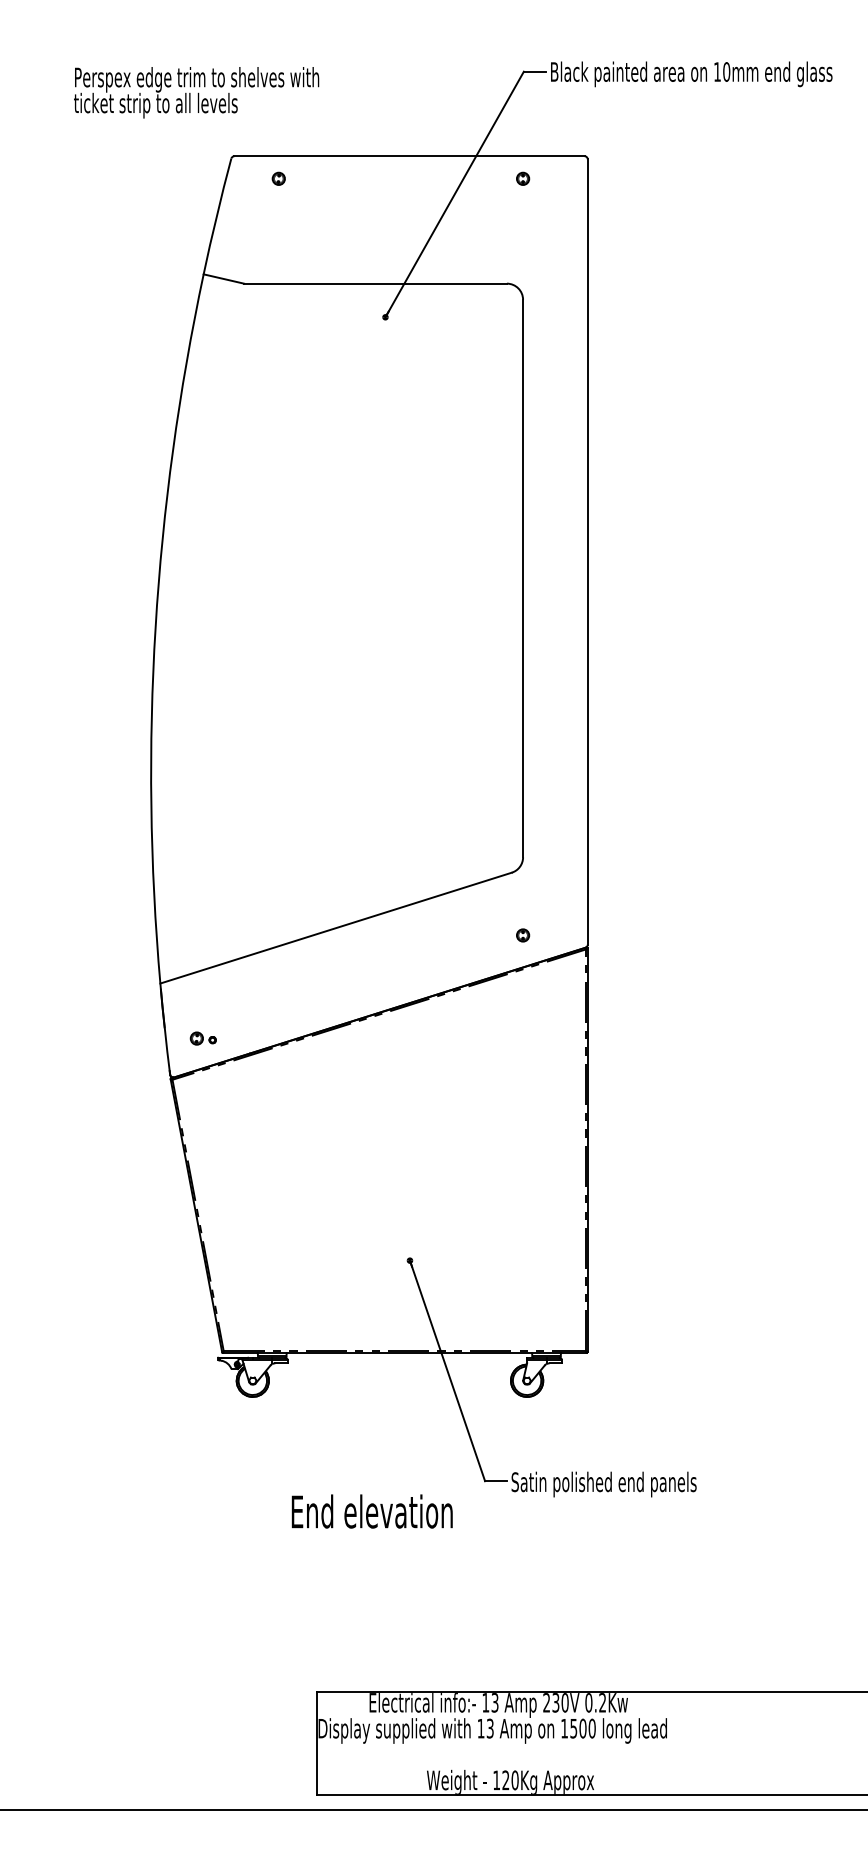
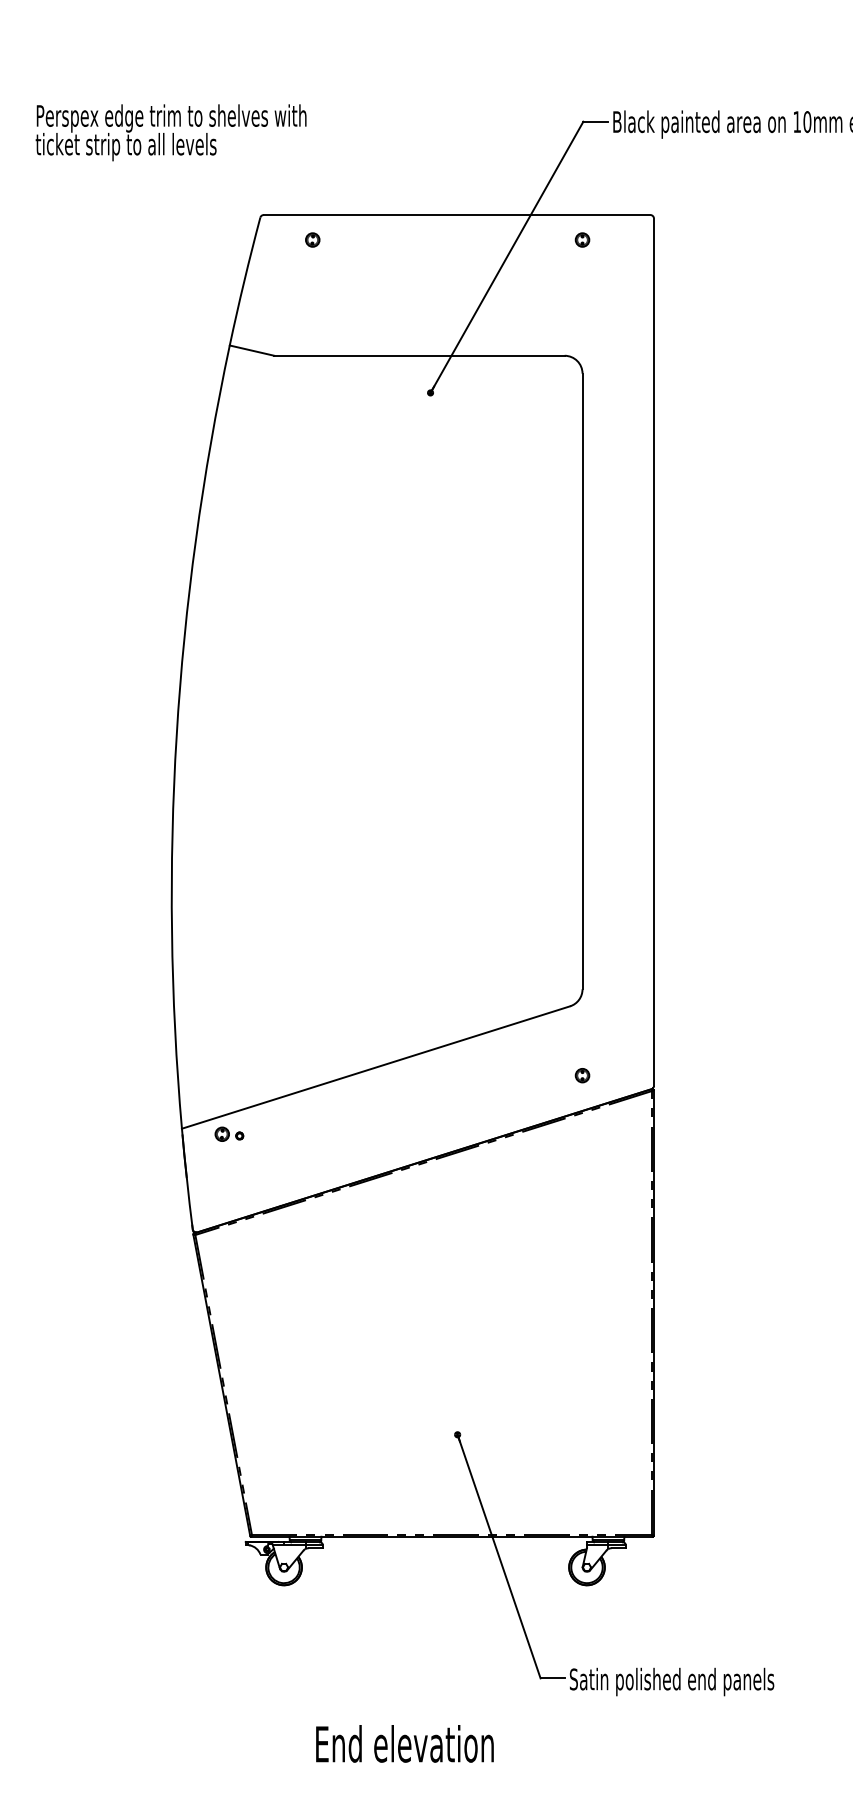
text: (196, 92) -> (171, 132), moved
part: (202, 1038) -> (228, 1134), moved
text: (371, 1511) -> (404, 1743), moved

